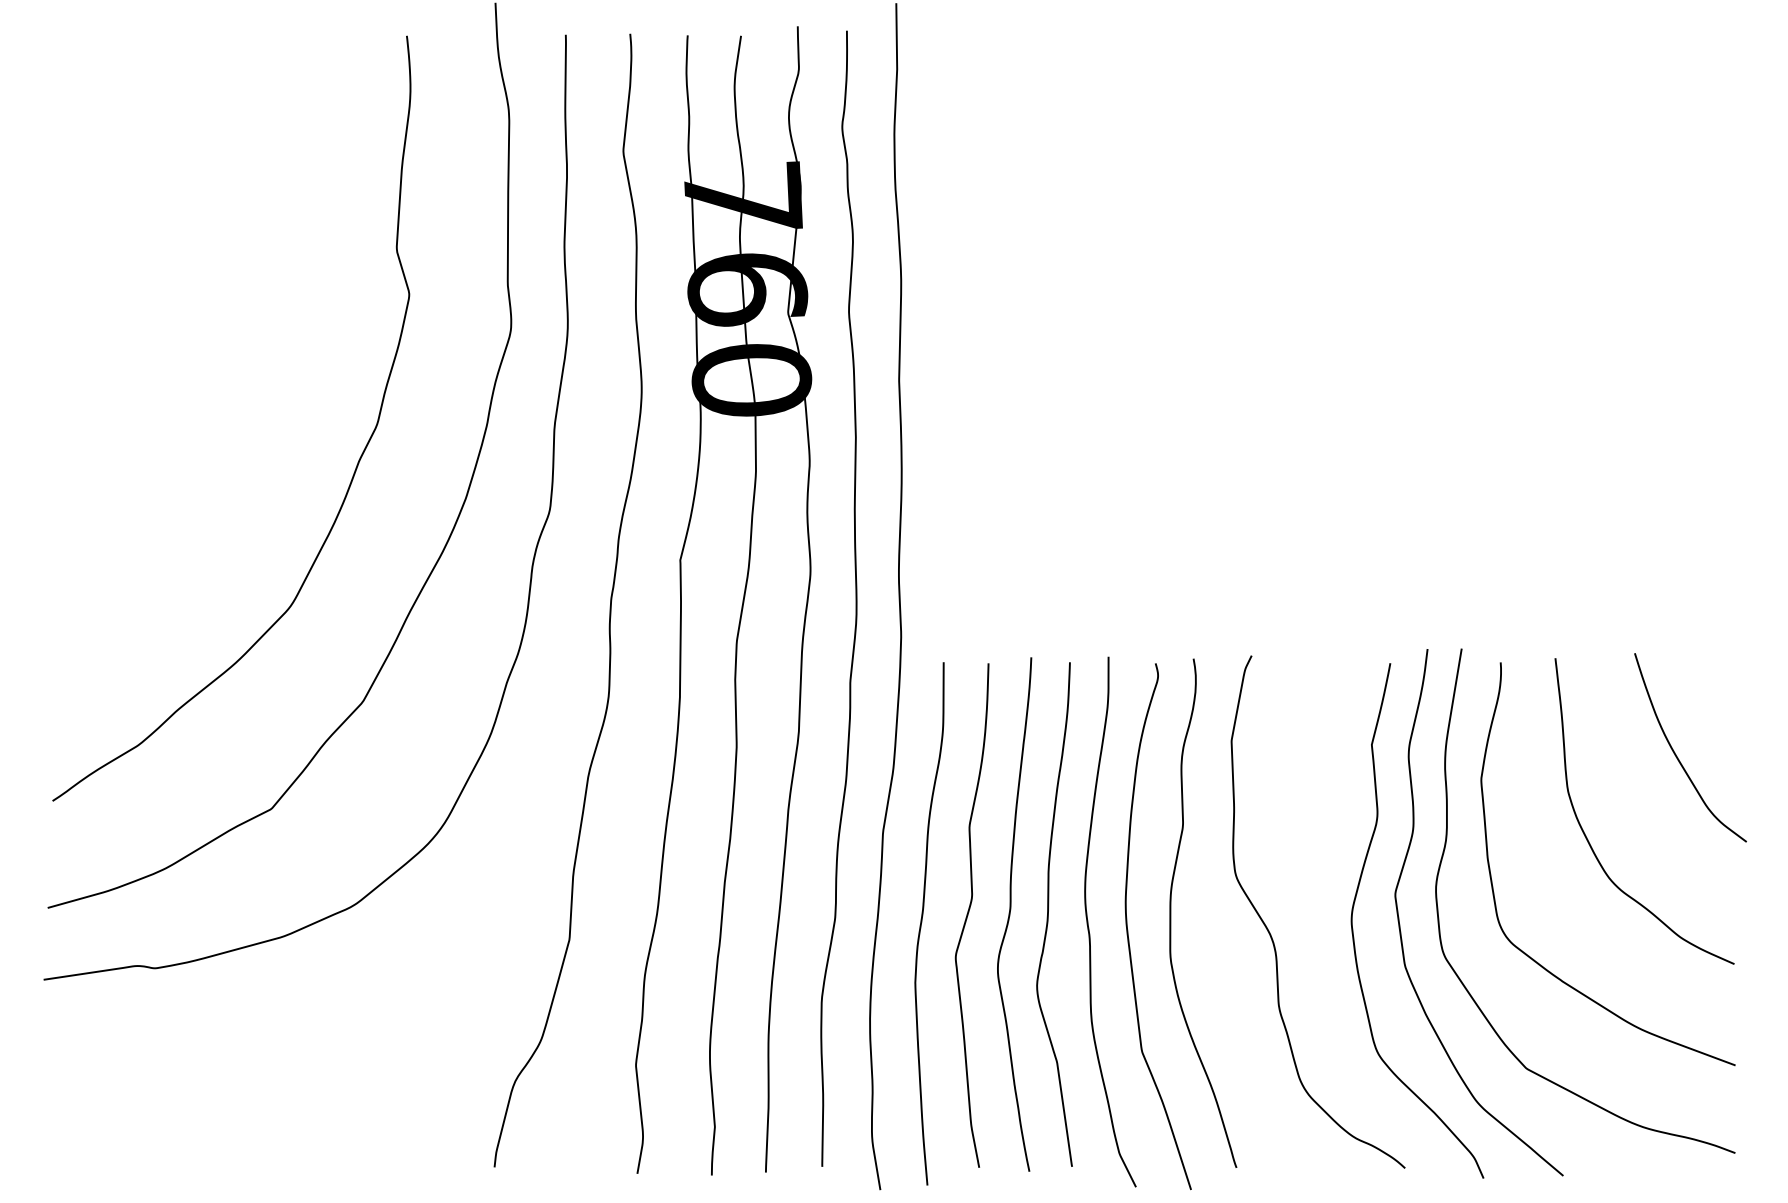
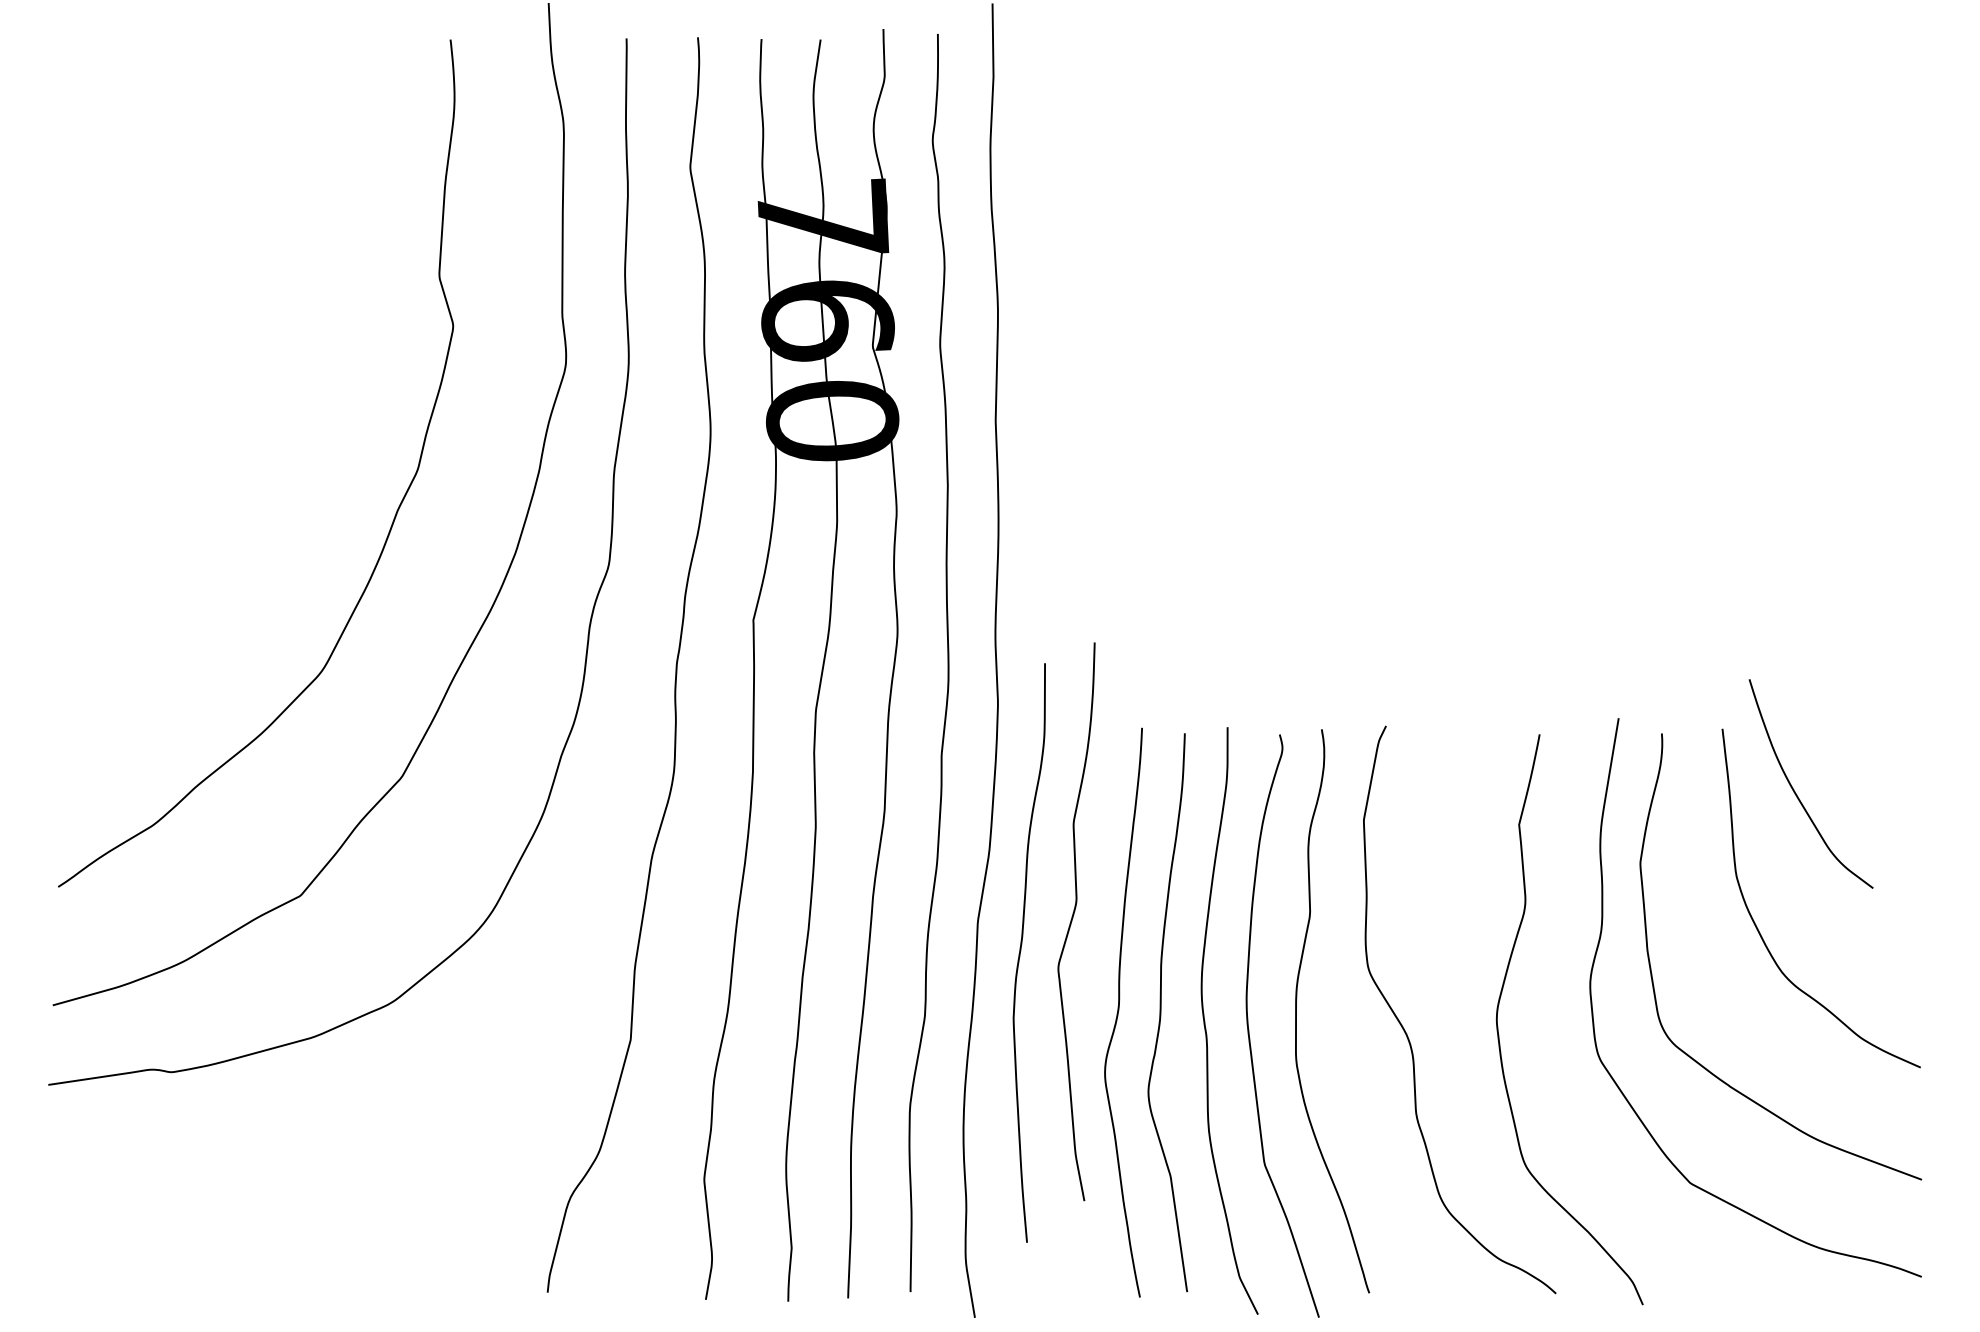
curve: (1676, 754) -> (1795, 791), moved
curve: (968, 915) -> (1072, 921), moved
curve: (922, 922) -> (1021, 951), moved
curve: (1400, 922) -> (1550, 1021), removed

